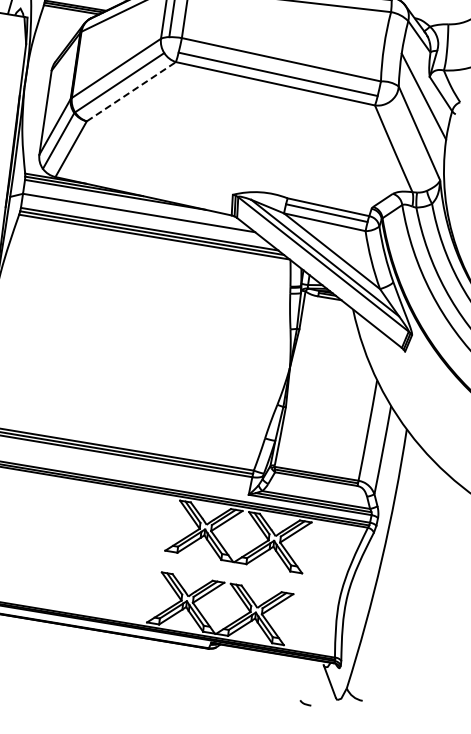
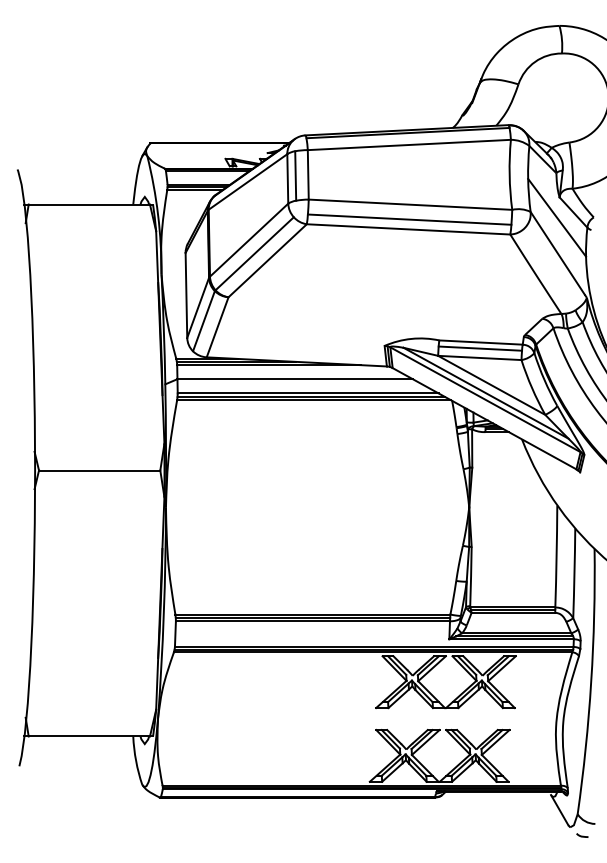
line: (131, 91) -> (267, 260), dashed -> solid
curve: (305, 703) -> (582, 835), moved

